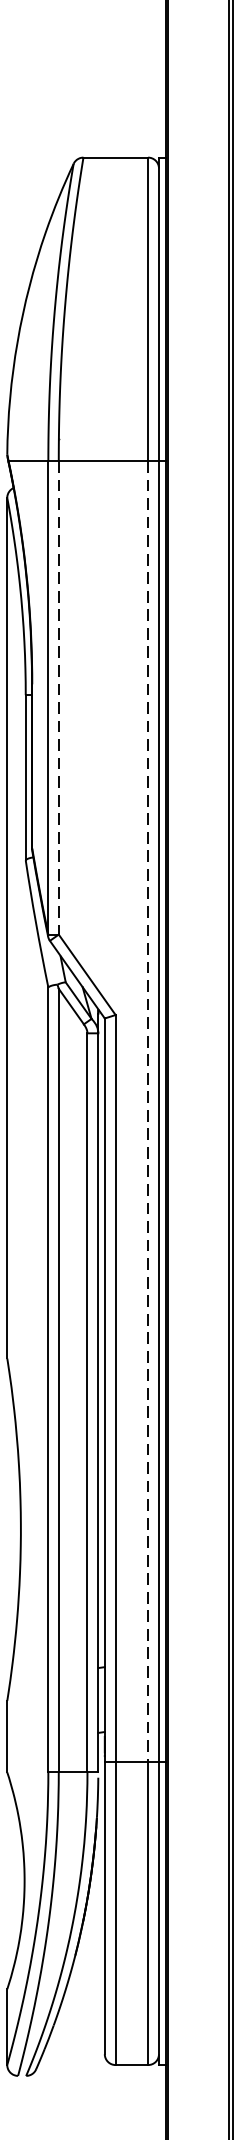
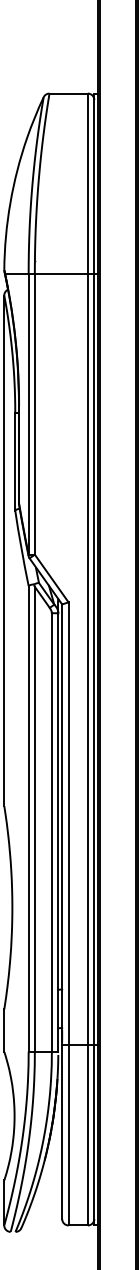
line: (58, 698) -> (34, 414), dashed -> solid
line: (147, 1111) -> (87, 659), dashed -> solid

